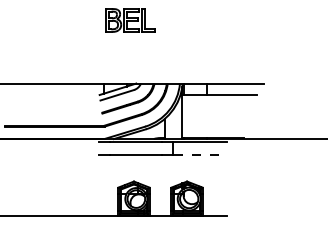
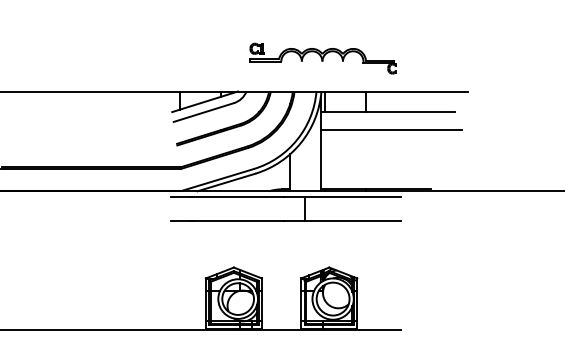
part: (183, 65) -> (322, 59), added
line: (221, 105) -> (391, 130), added
line: (200, 155) -> (353, 220), dashed -> solid

